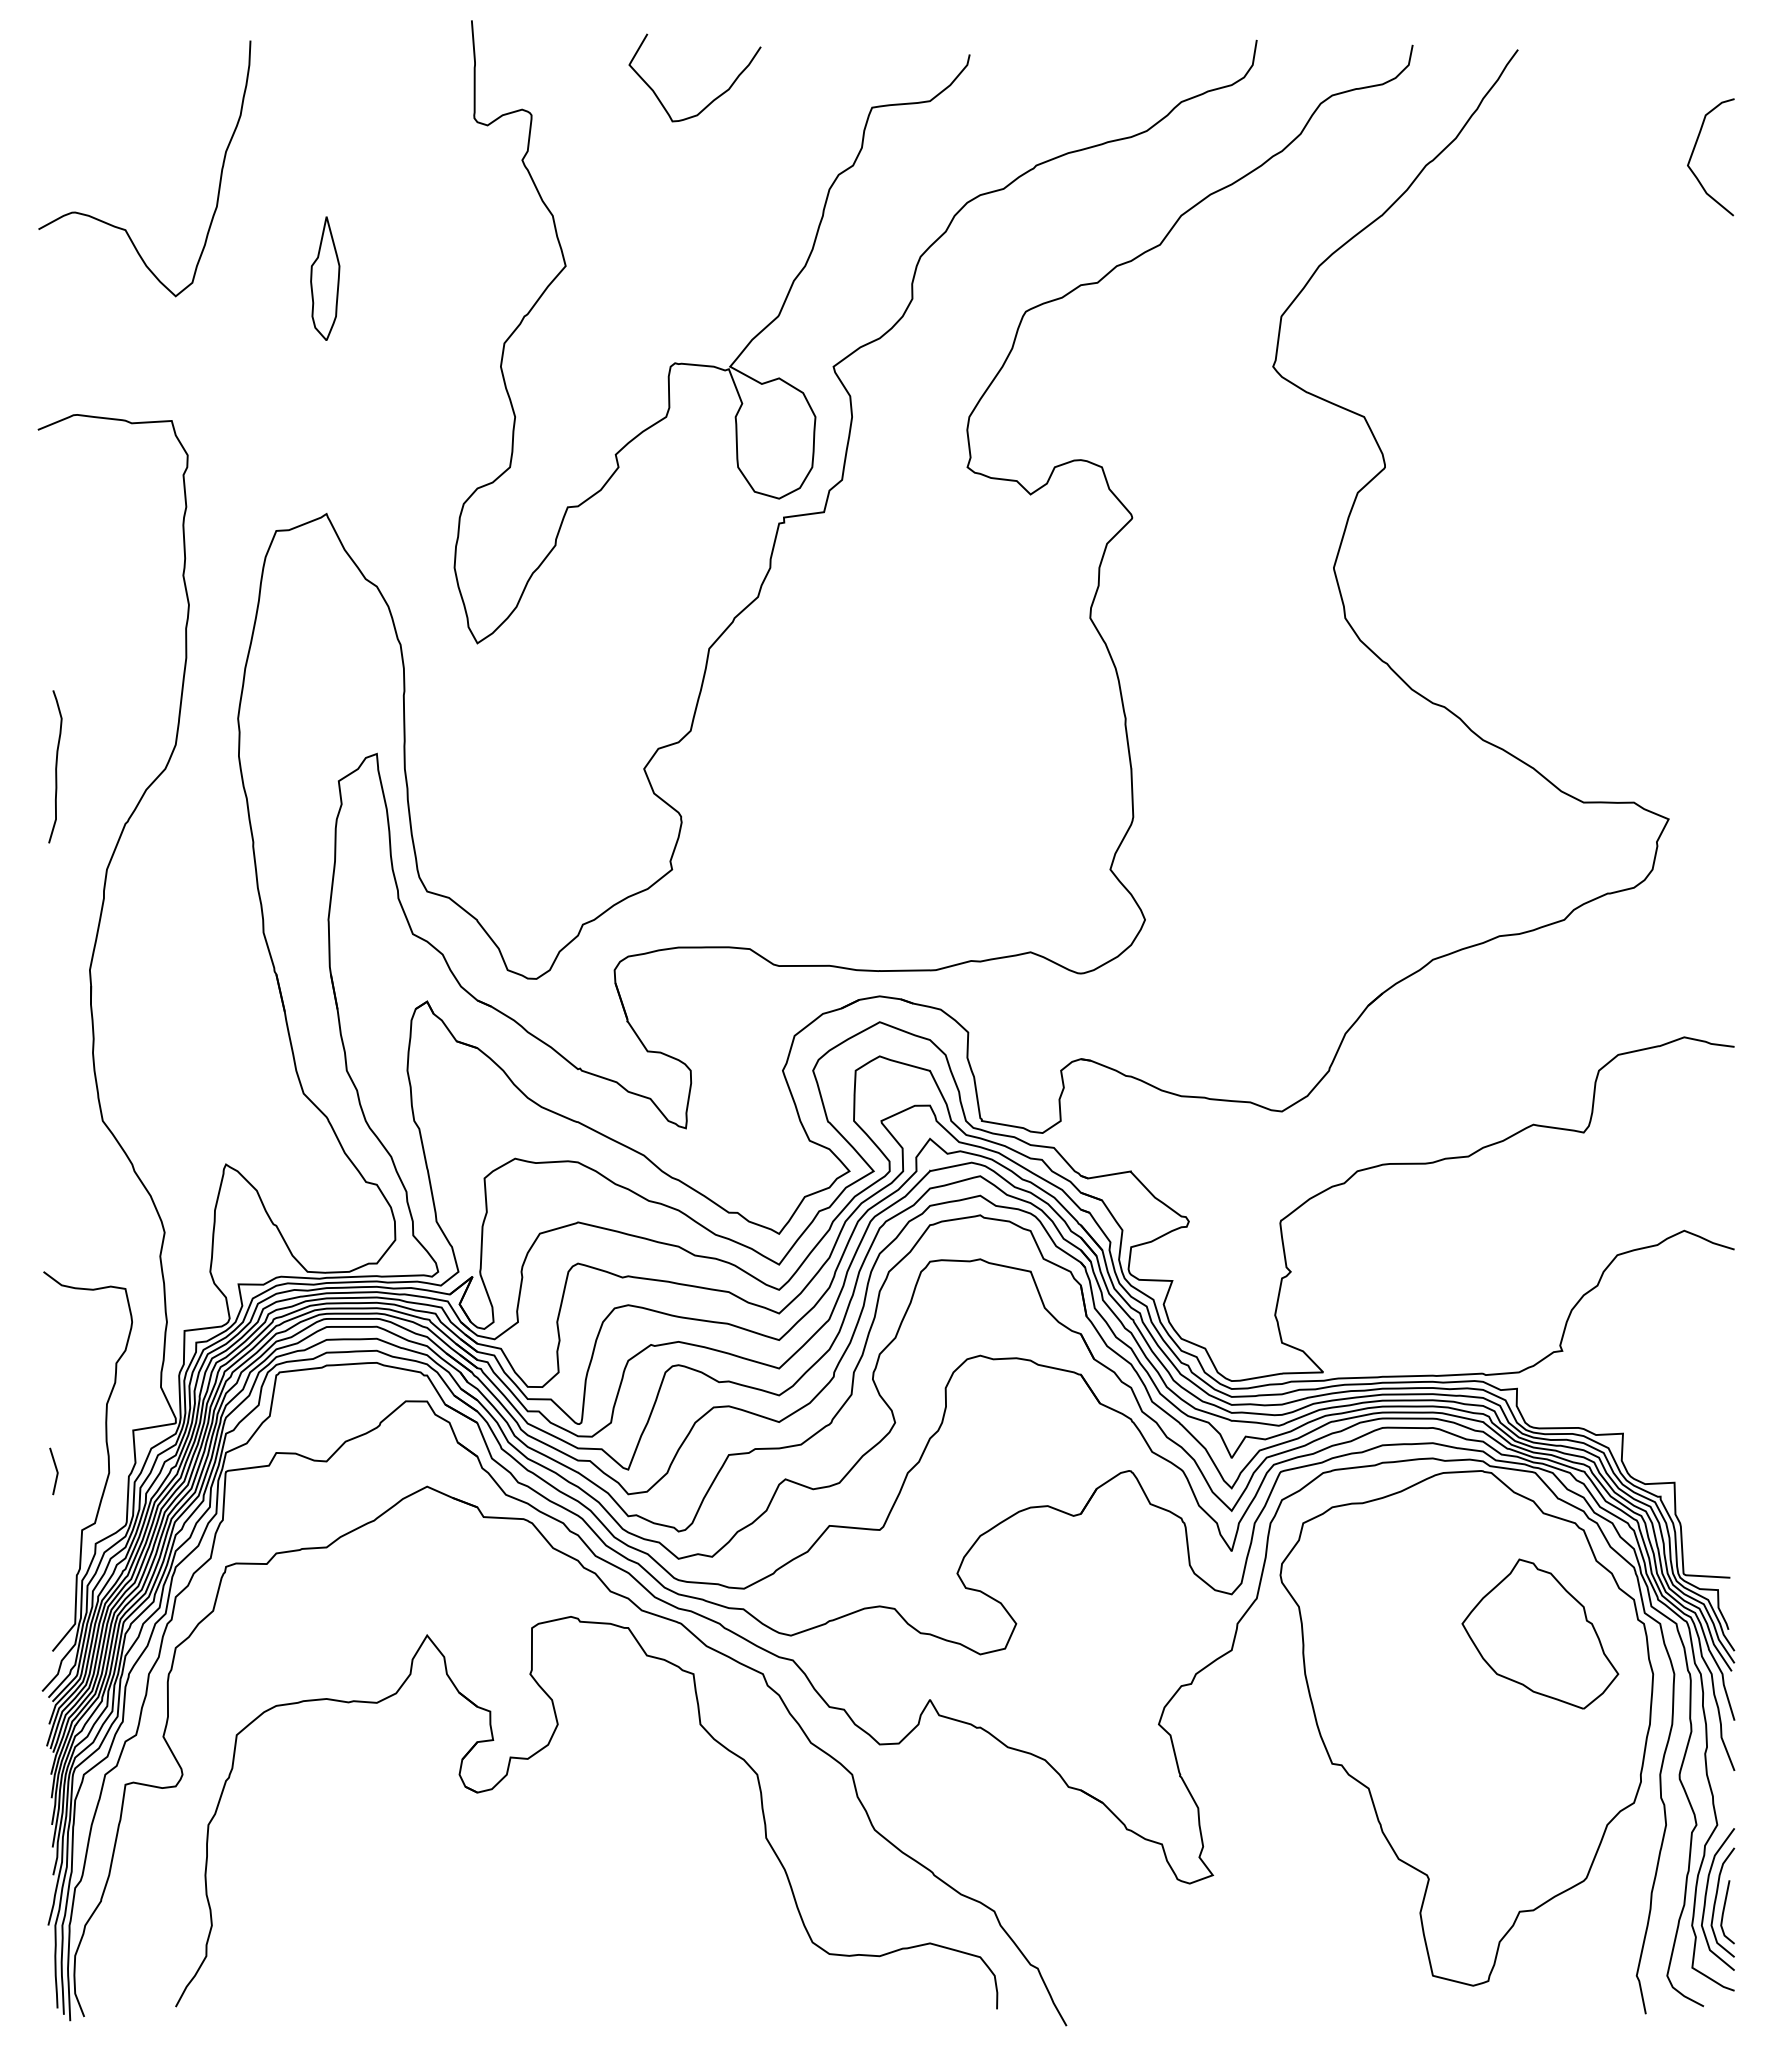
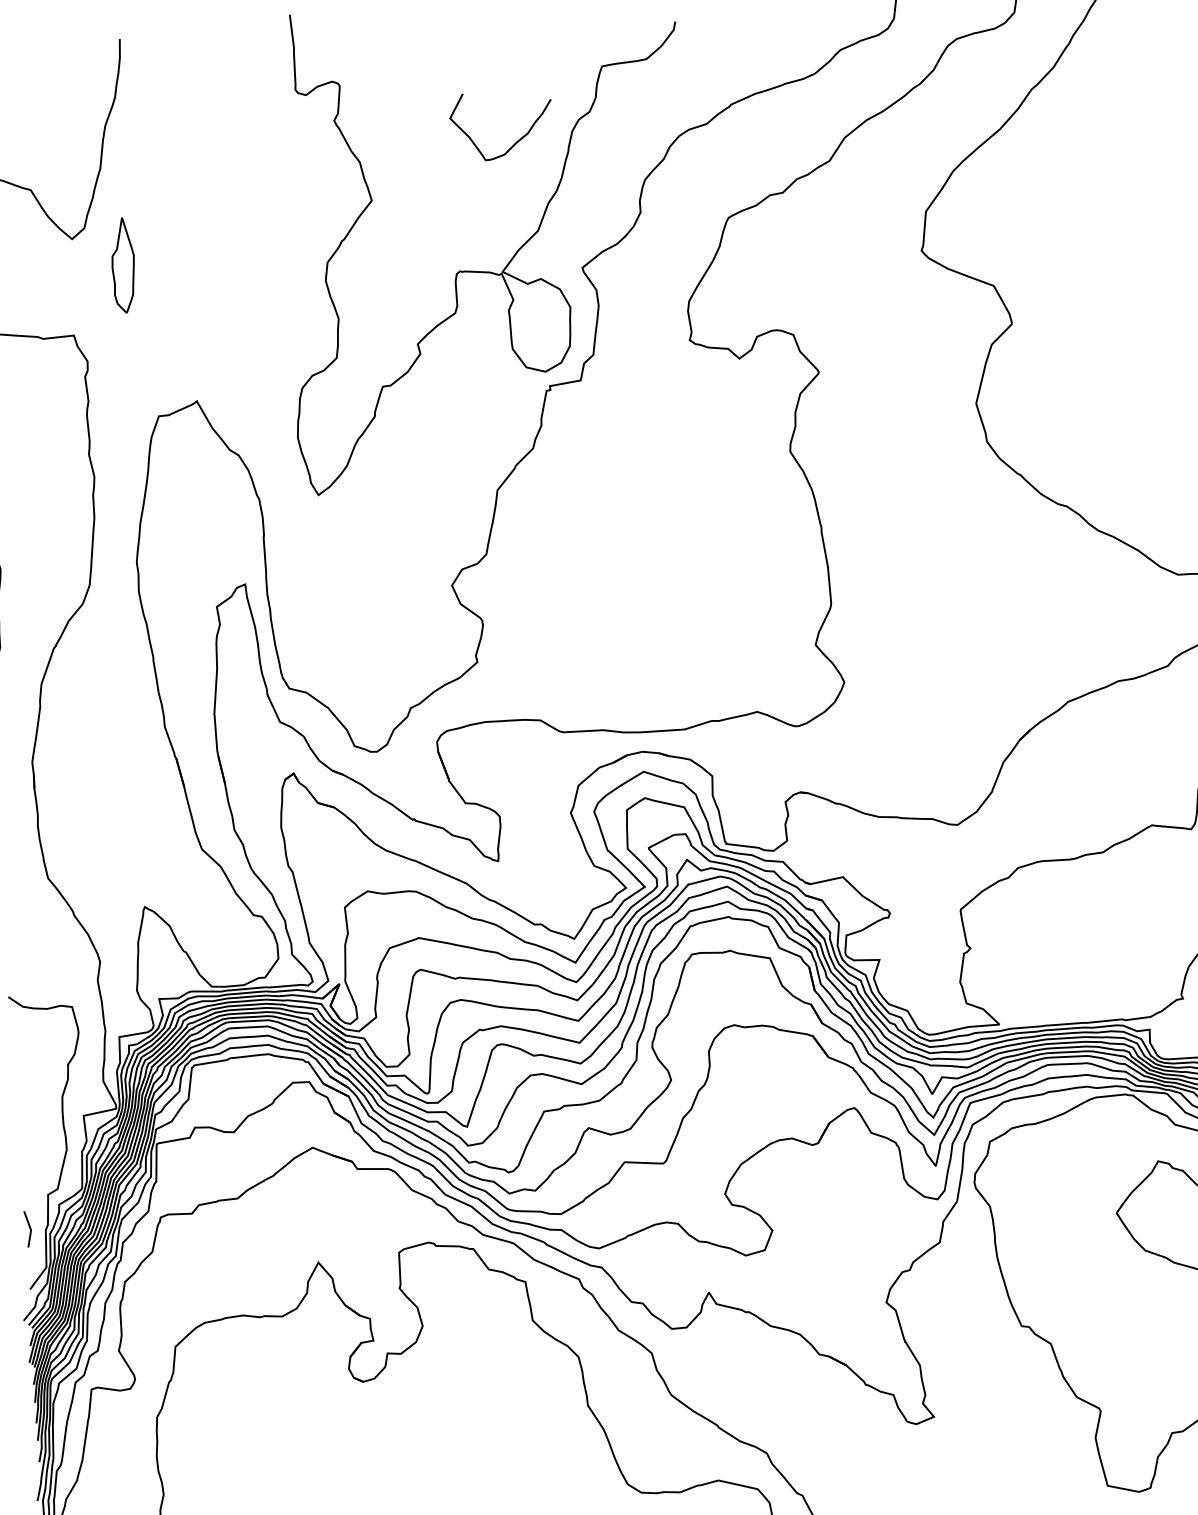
curve: (714, 98) -> (517, 141), moved
part: (325, 278) -> (123, 265), moved
line: (55, 1469) -> (29, 1227), moved

